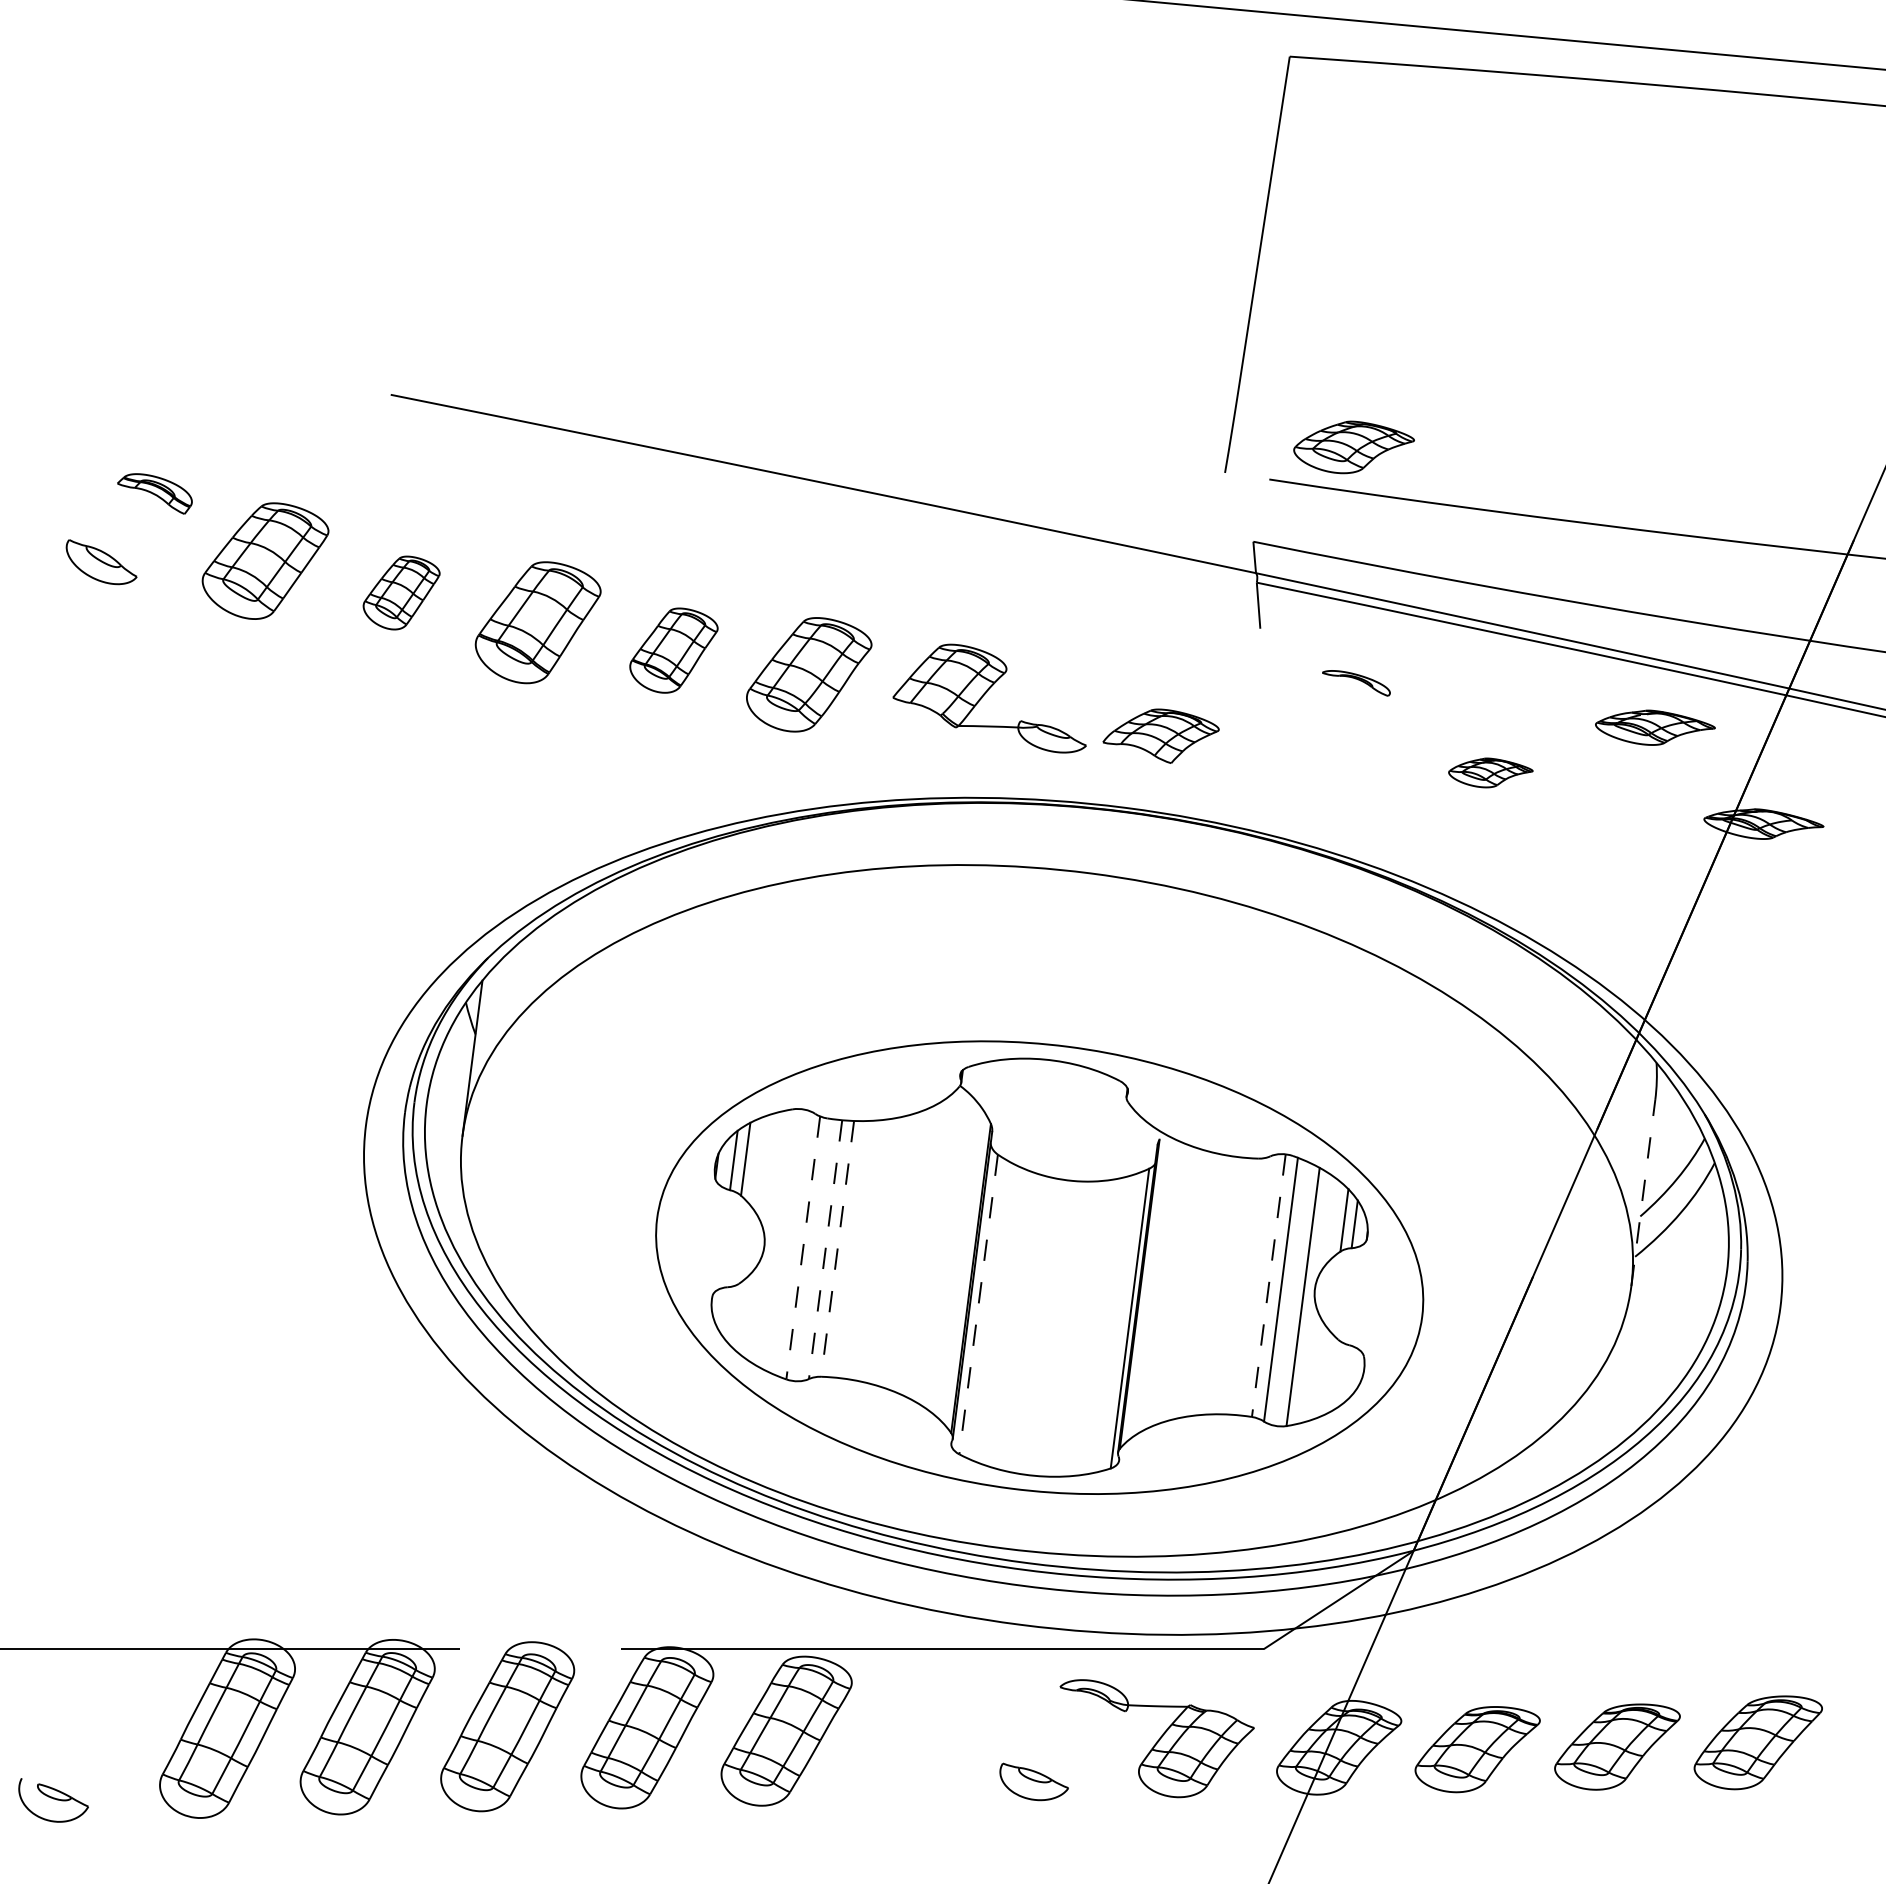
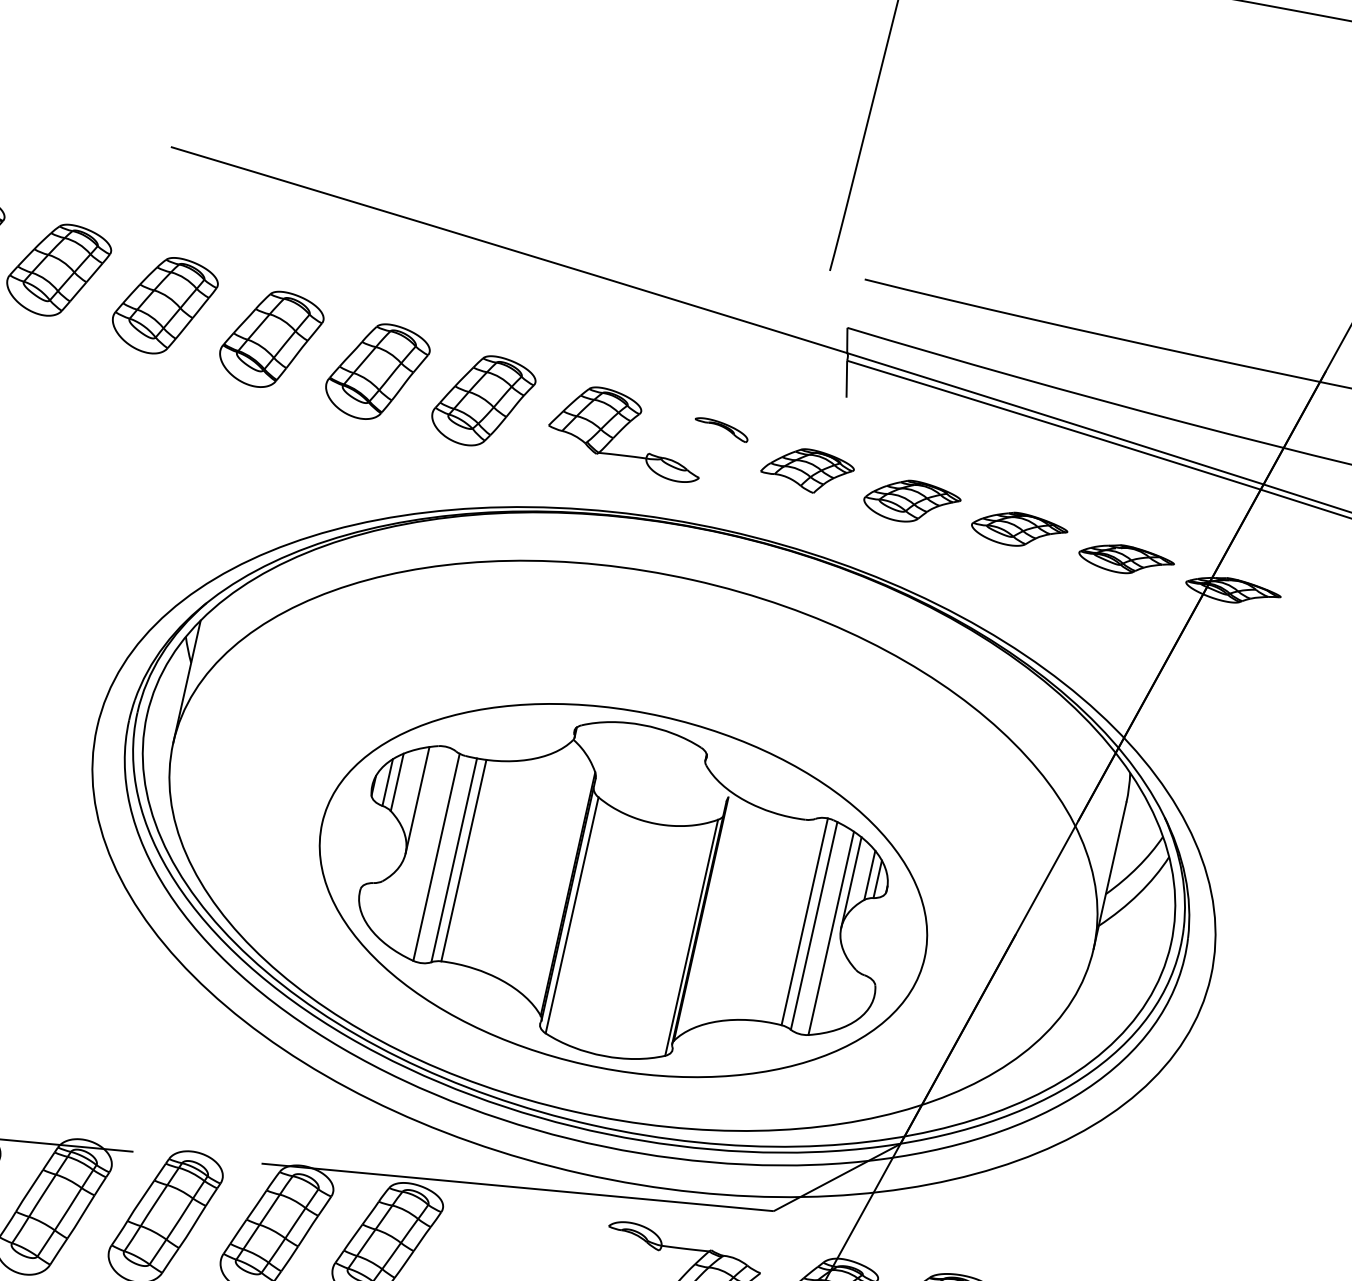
part: (1353, 447) -> (911, 501), moved
part: (401, 592) -> (164, 305), size x1.67
part: (673, 650) -> (377, 371), size x1.43
part: (1356, 683) -> (721, 430), moved
part: (1655, 727) -> (1126, 559), moved
part: (1160, 735) -> (806, 470), moved
part: (1490, 772) -> (1019, 529), size x1.43
line: (772, 1178) -> (417, 799), added
line: (1643, 1192) -> (1110, 875), dashed -> solid
line: (1321, 1230) -> (850, 881), added
line: (803, 1247) -> (436, 857), dashed -> solid
line: (837, 1248) -> (463, 860), dashed -> solid
line: (825, 1250) -> (454, 861), dashed -> solid
line: (1268, 1286) -> (804, 922), dashed -> solid
line: (978, 1304) -> (572, 915), dashed -> solid

